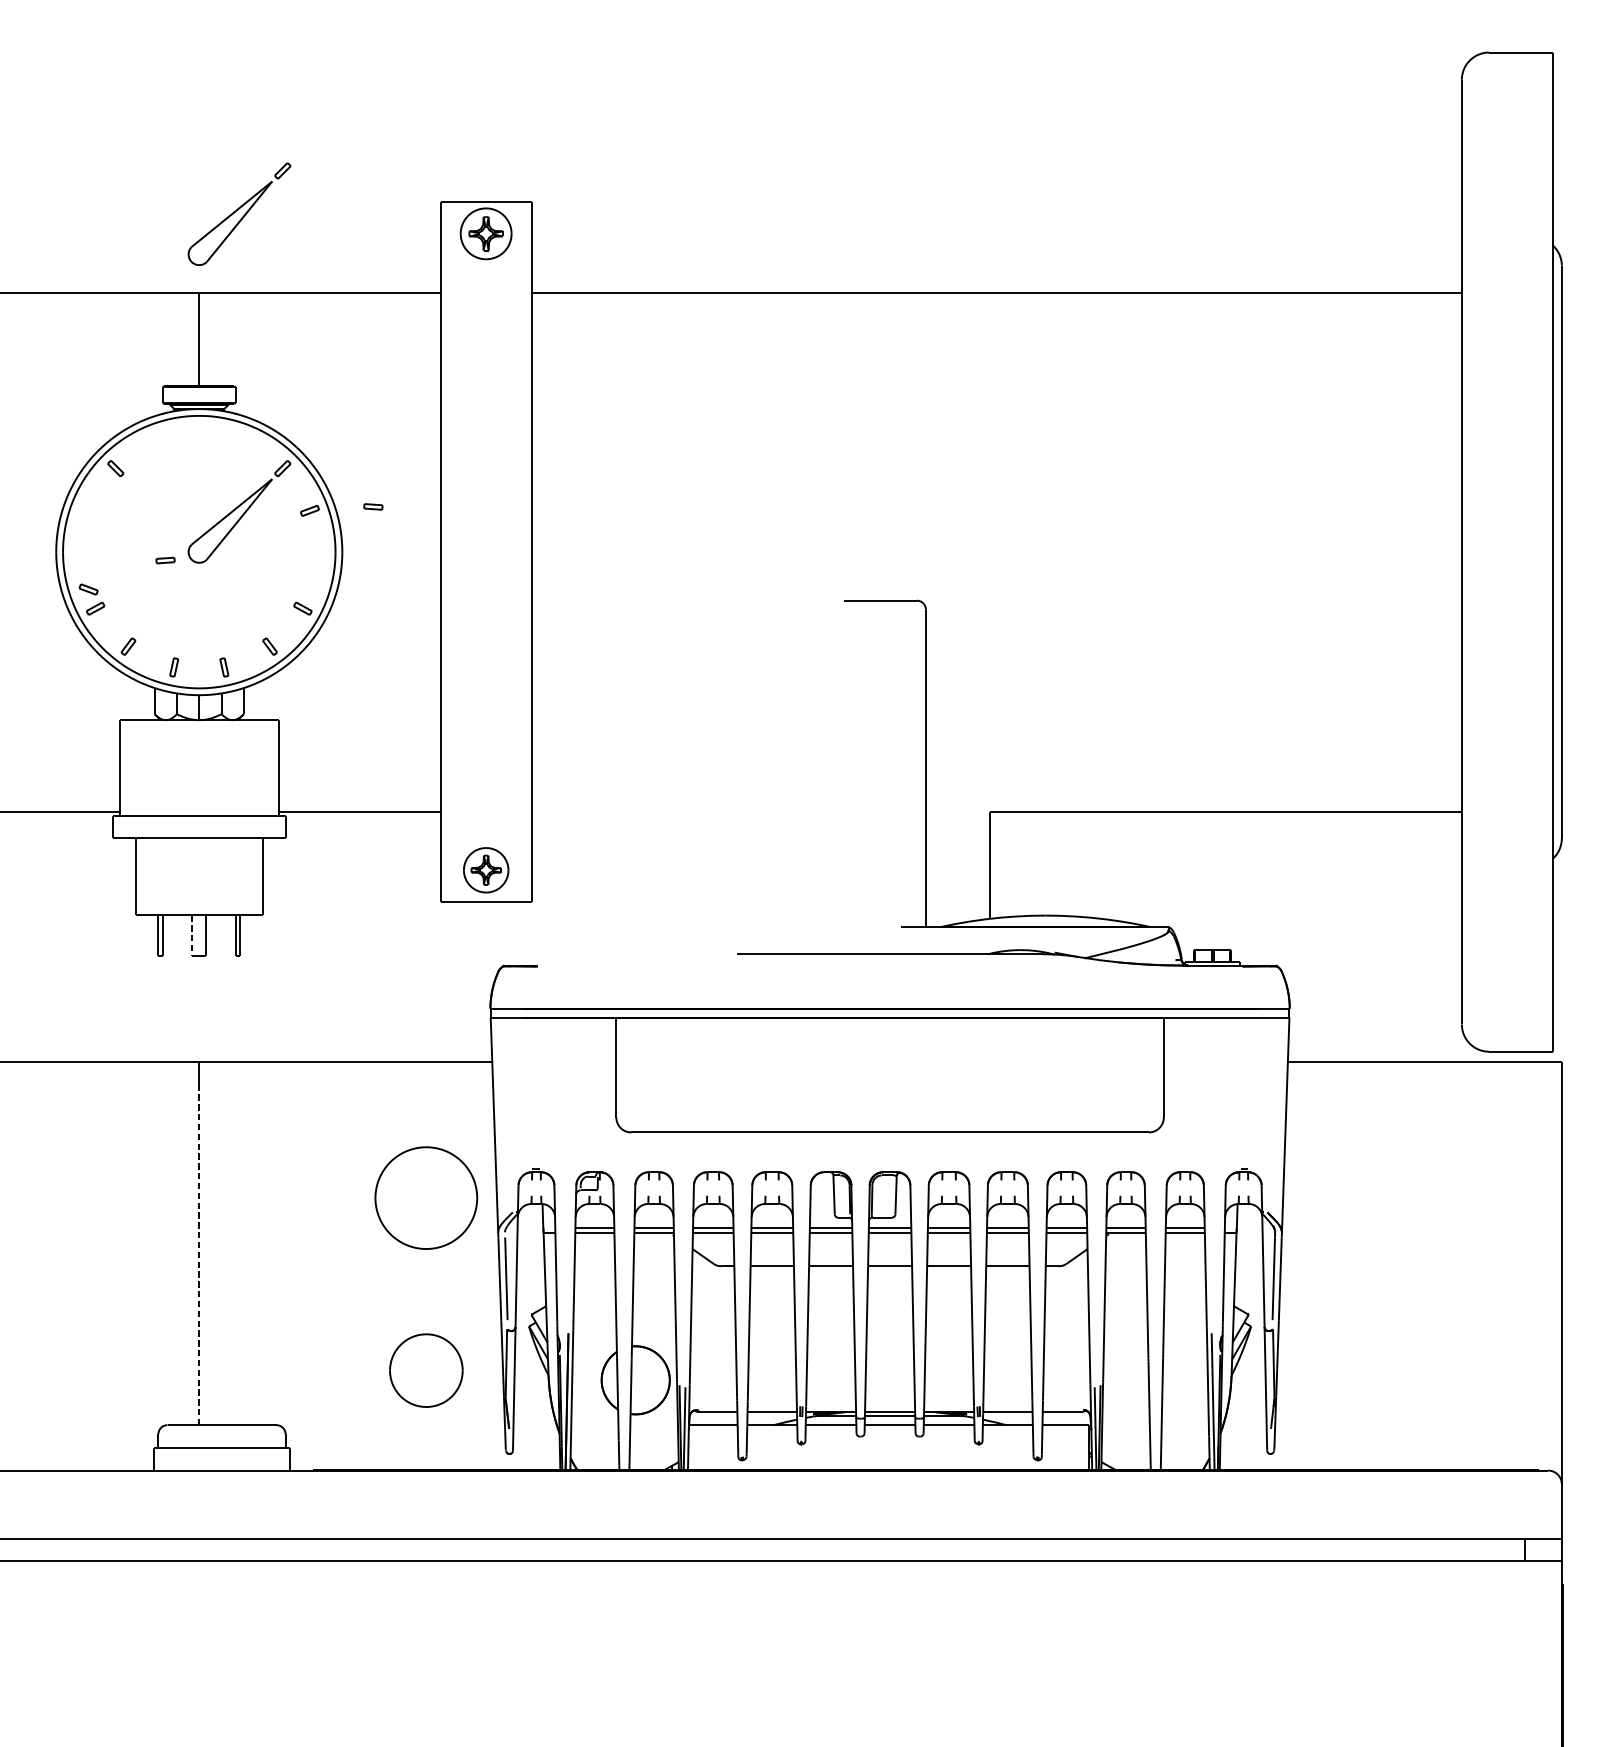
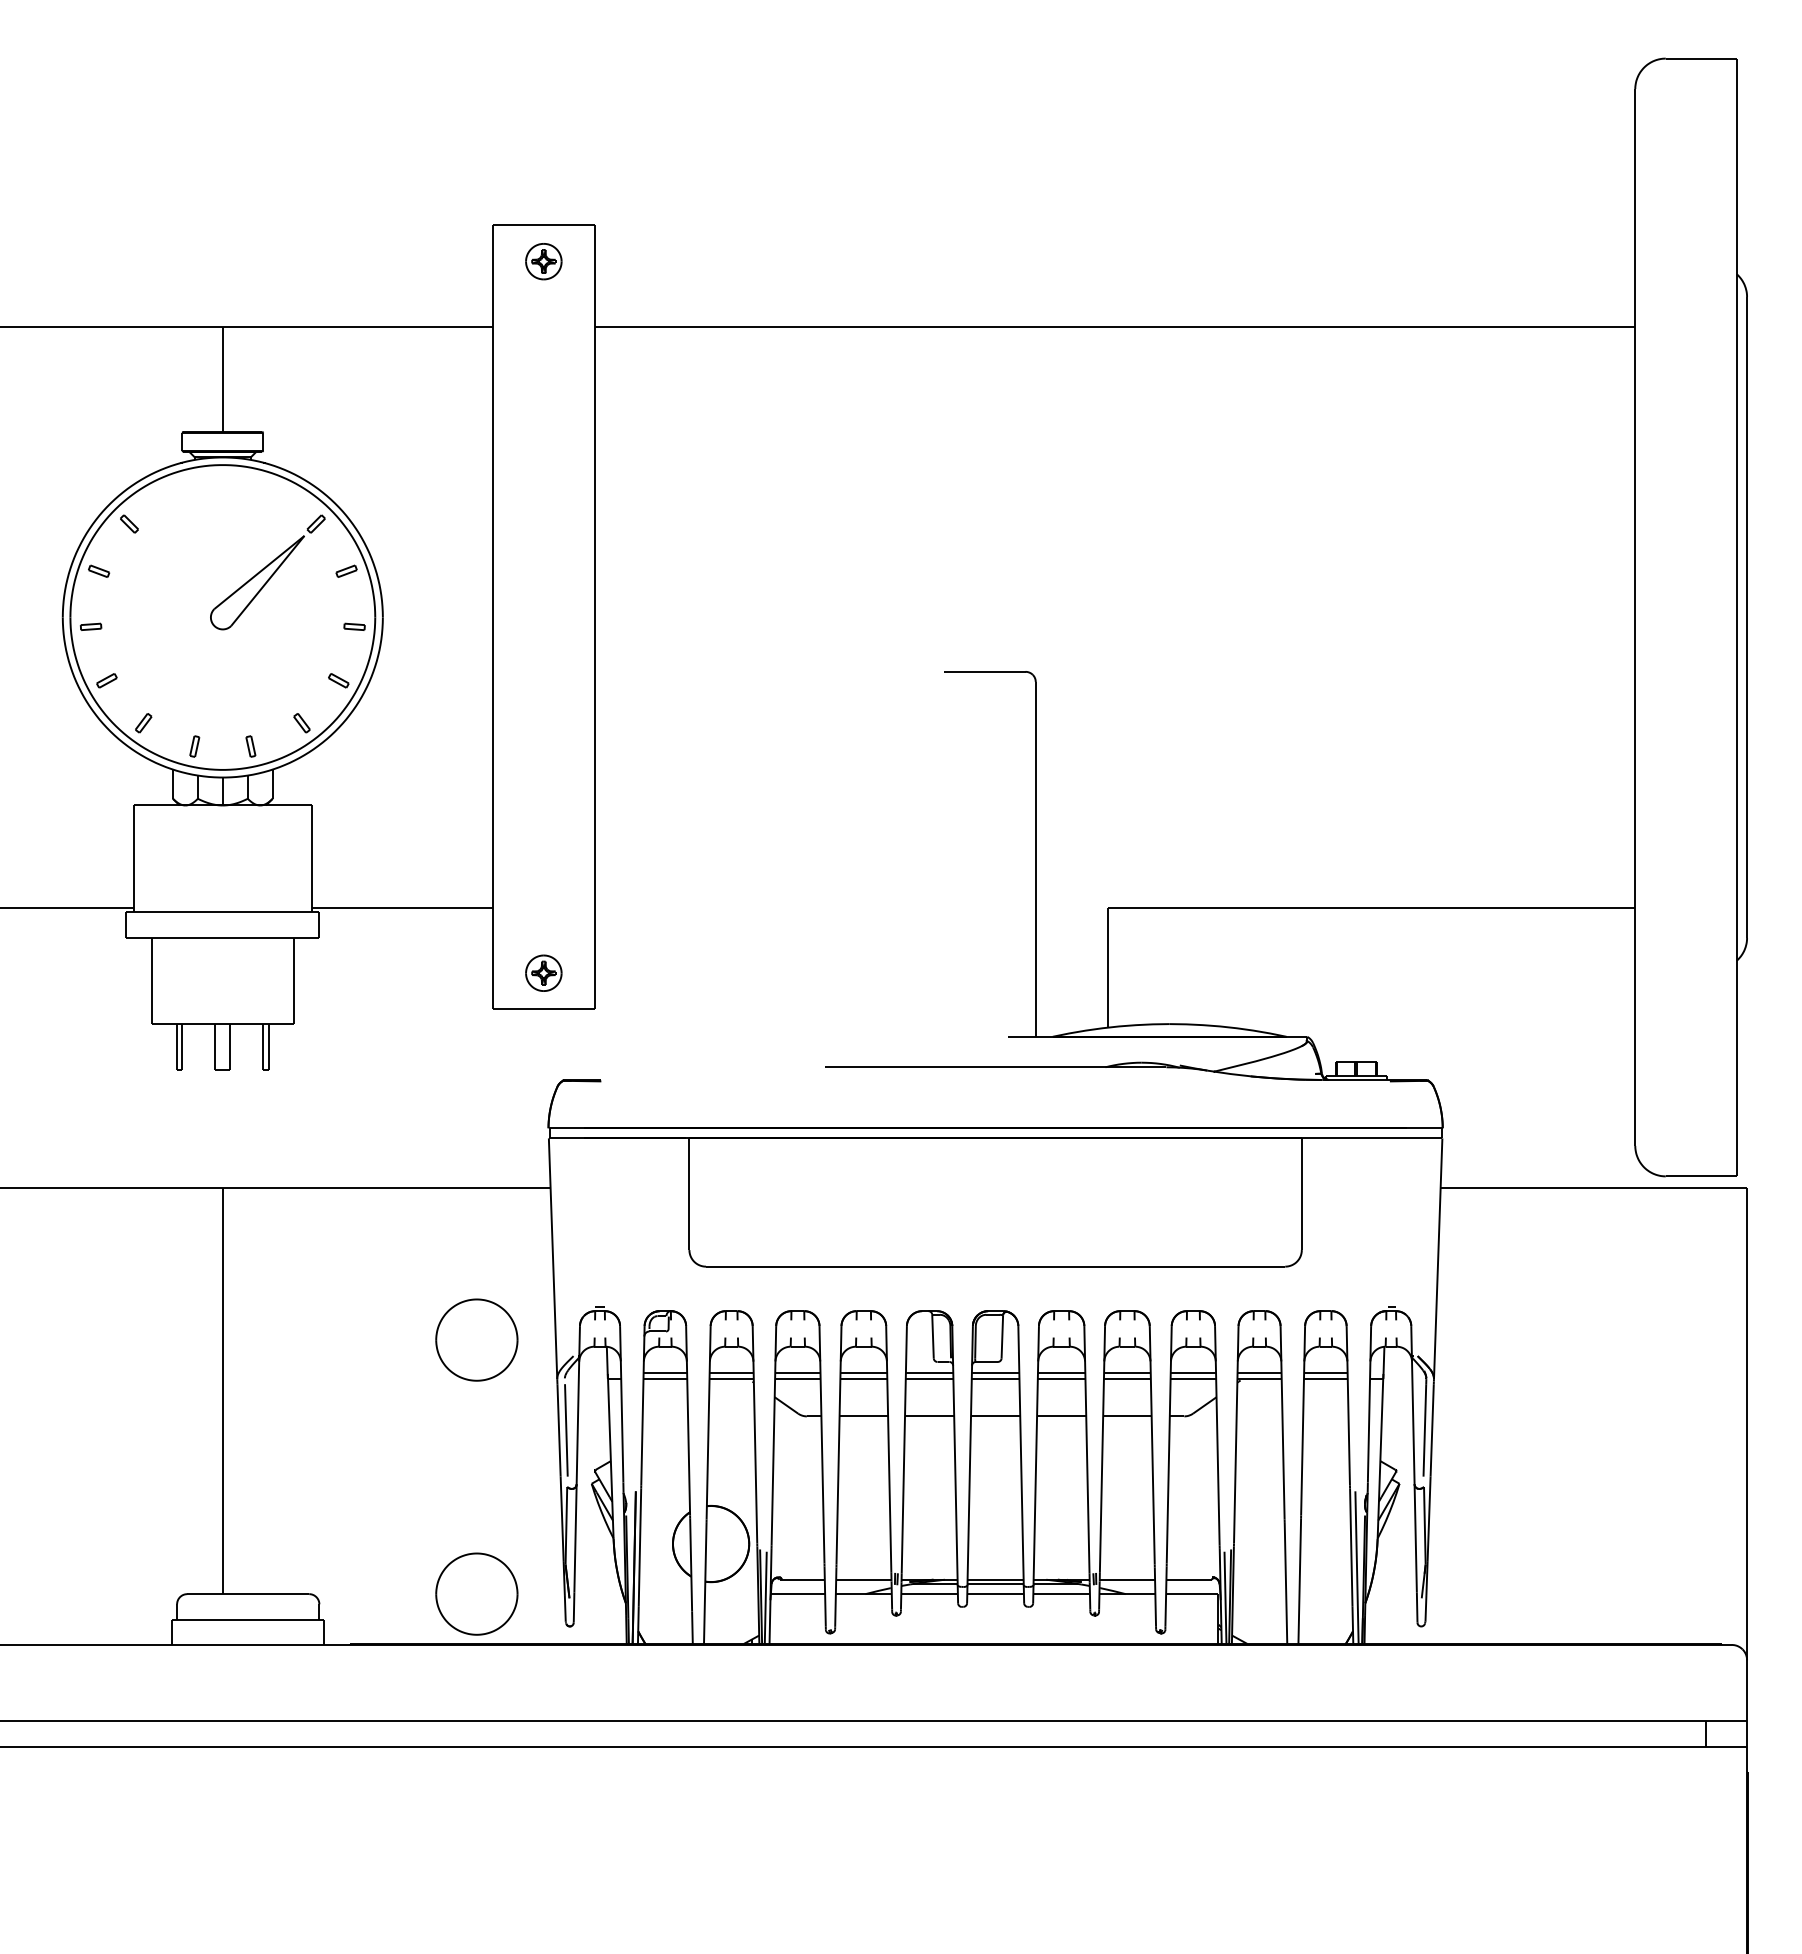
part: (239, 214) -> (267, 239), removed
part: (485, 233) -> (543, 261), size x0.62
part: (373, 506) -> (354, 626), moved
part: (165, 560) -> (90, 626), moved
part: (89, 588) -> (99, 570), moved
part: (485, 869) -> (543, 972), size x0.71
line: (192, 935) -> (215, 1046), dashed -> solid
part: (426, 1197) -> (476, 1339), size x0.71
line: (198, 1254) -> (222, 1403), dashed -> solid
part: (426, 1370) -> (476, 1593), moved

